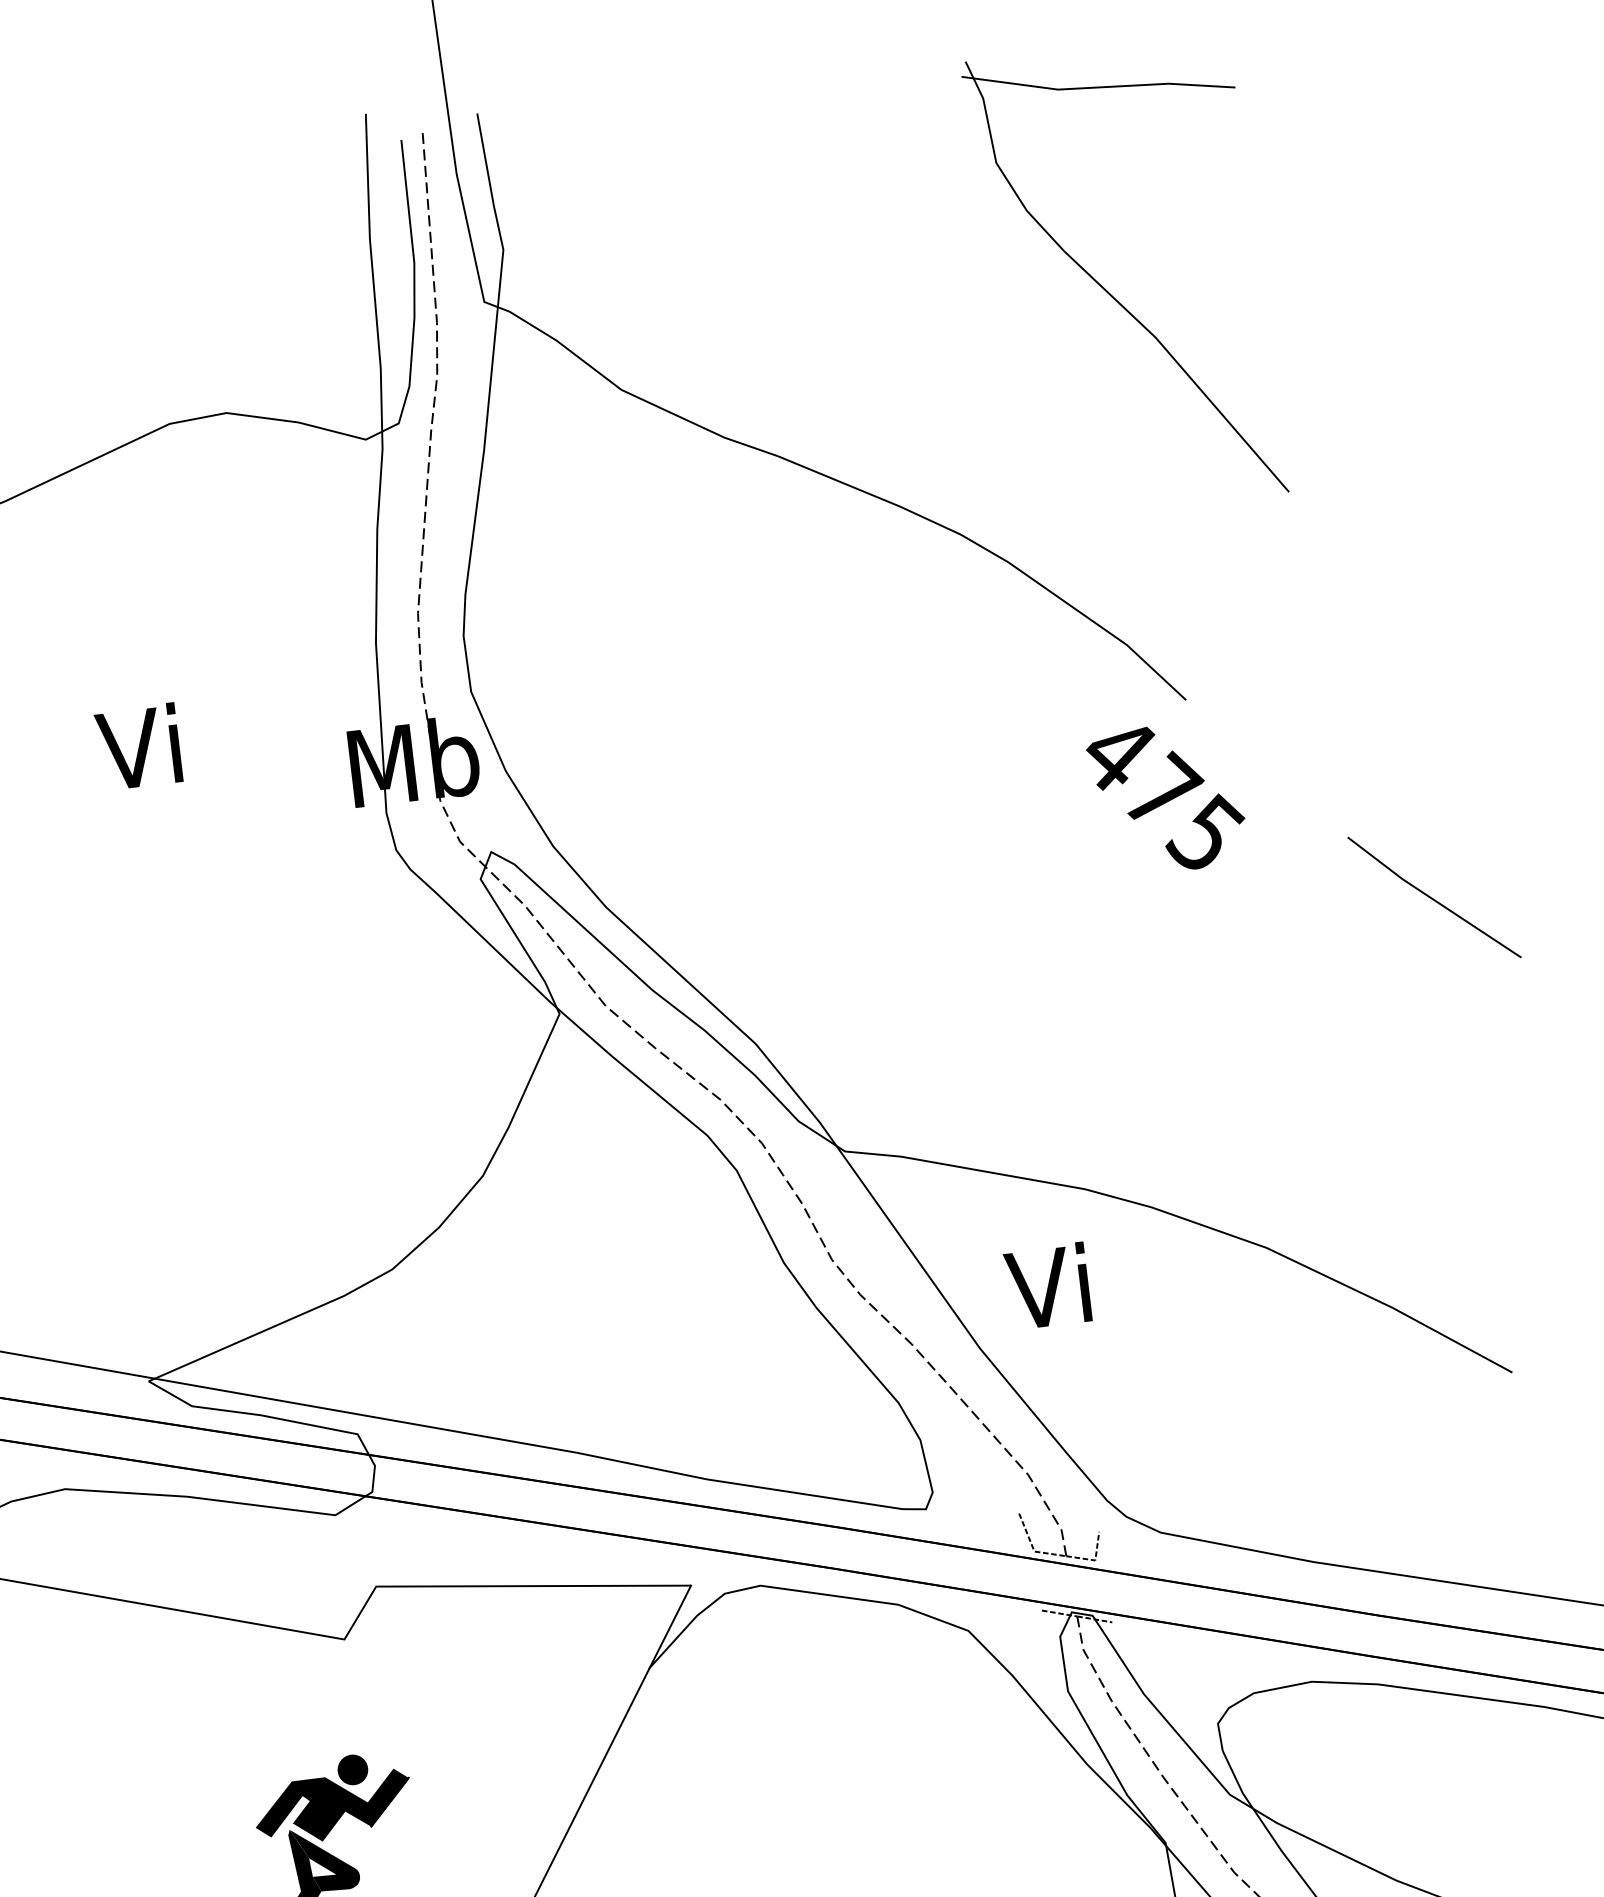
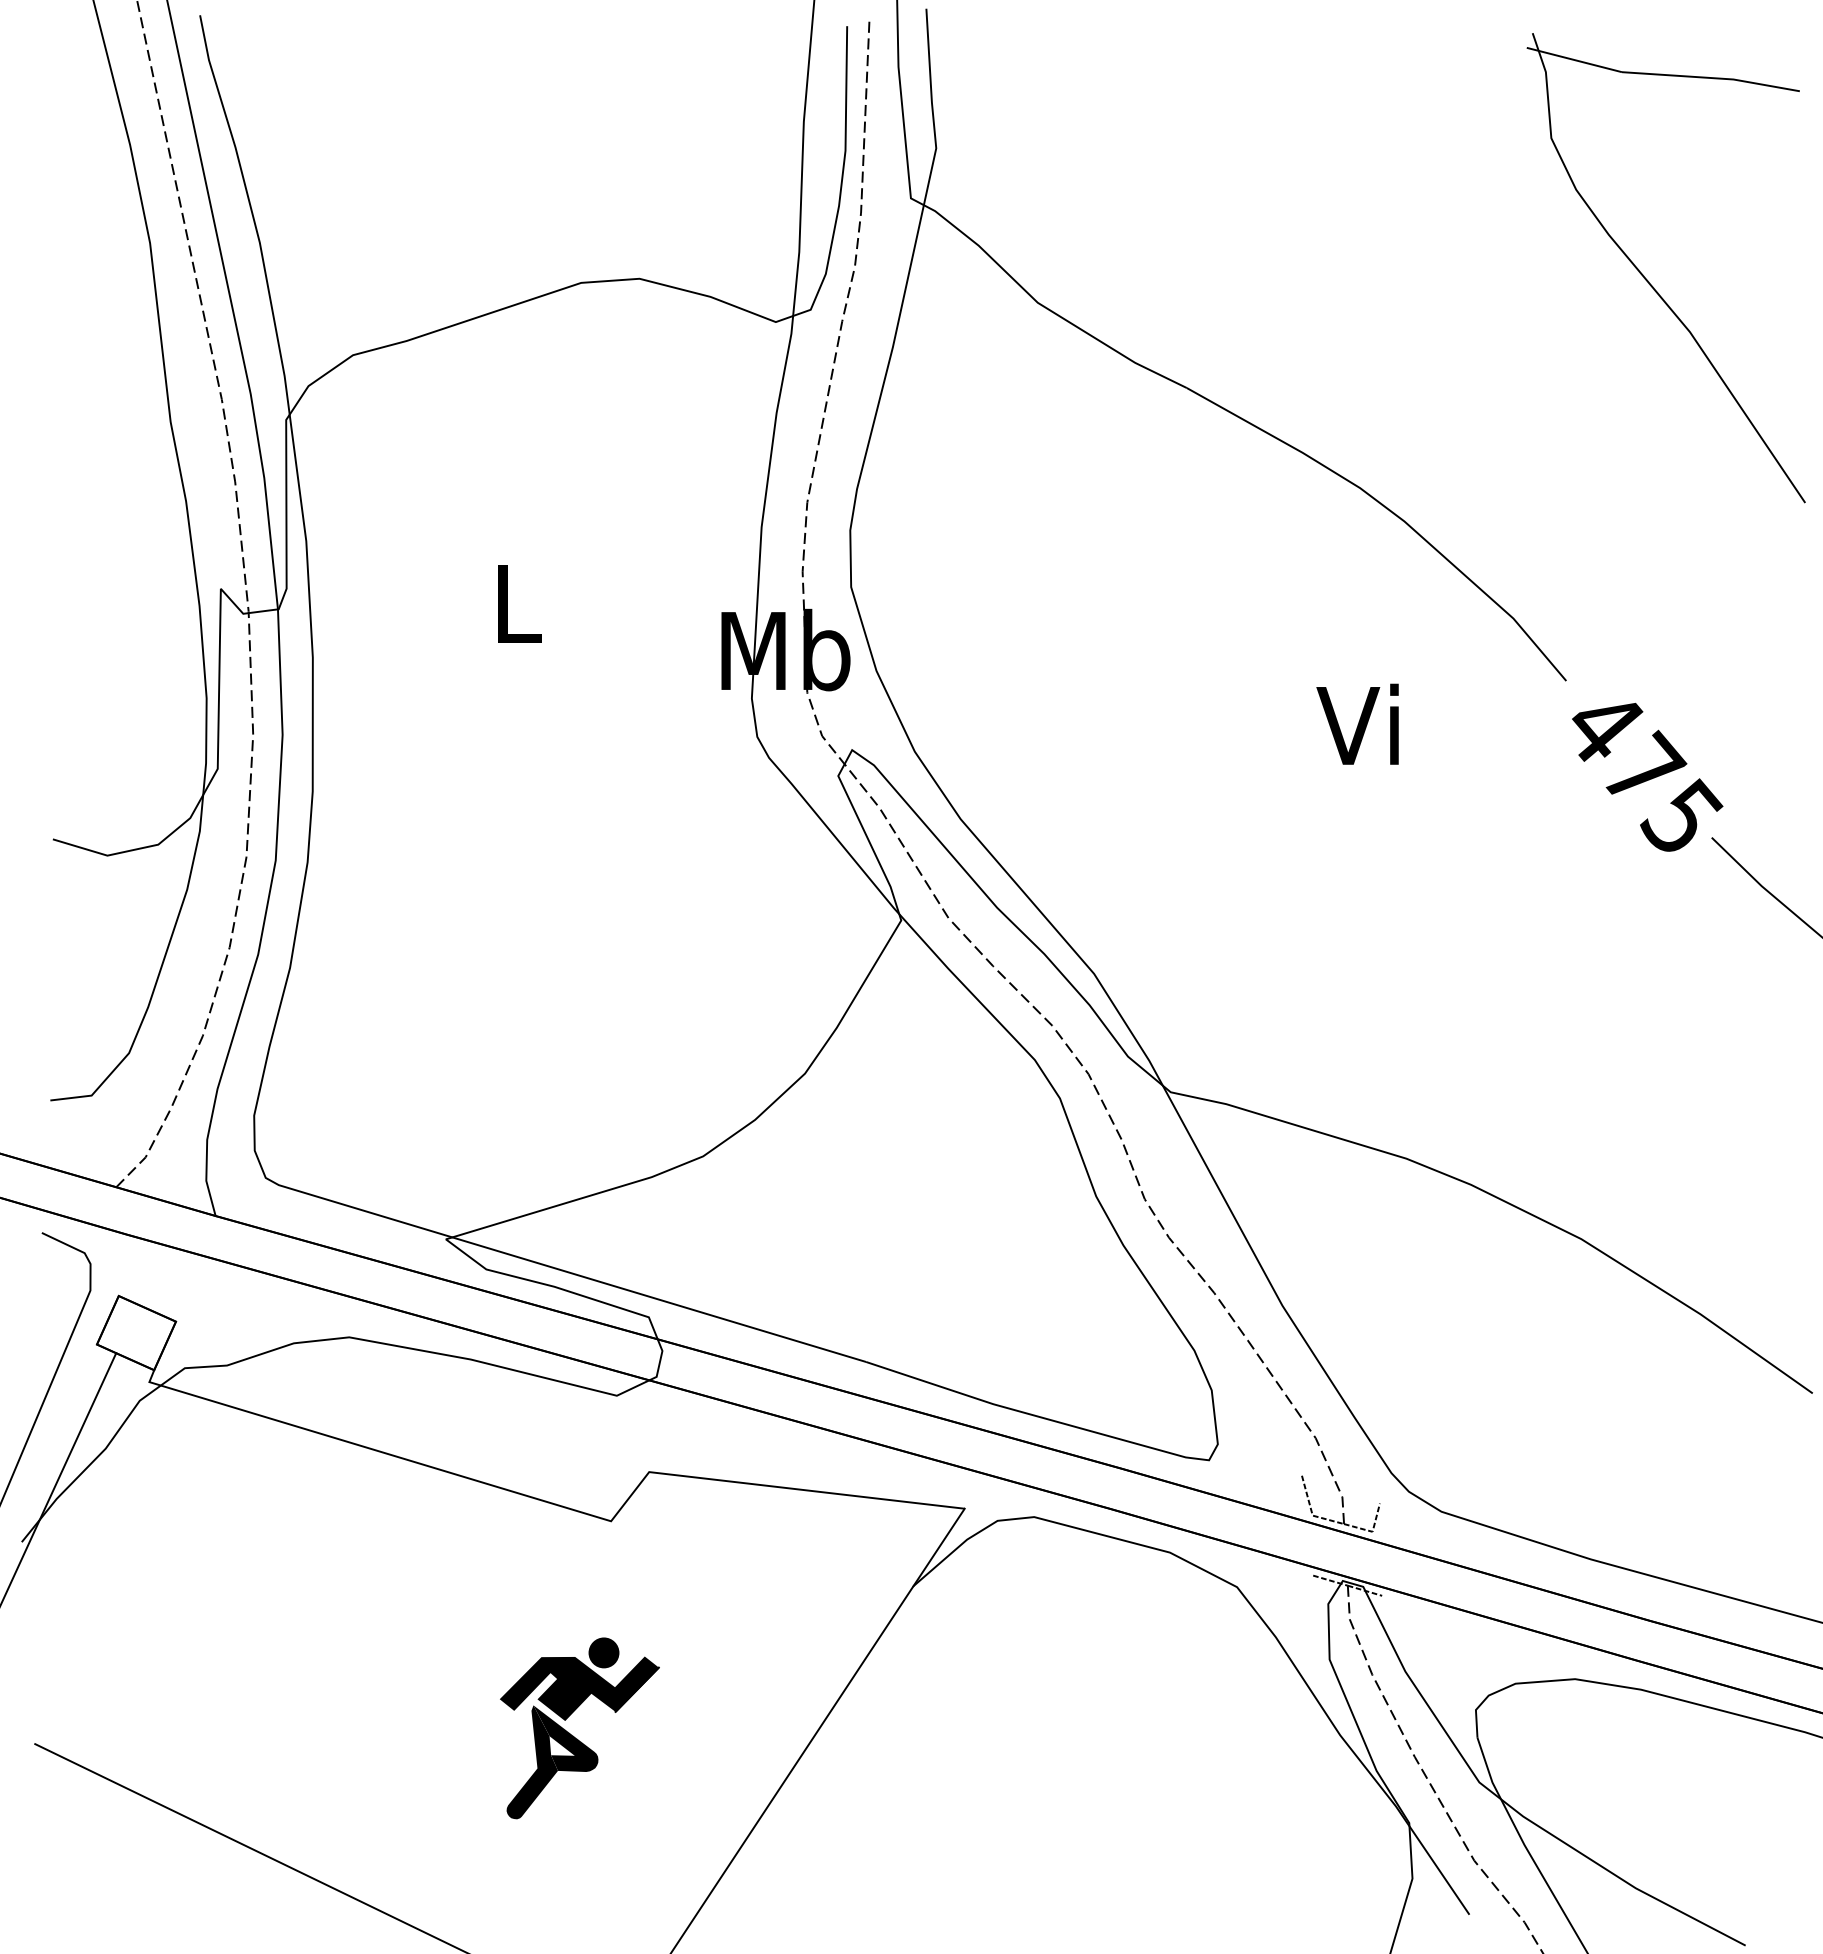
part: (1108, 291) -> (1648, 280), moved
text: (138, 746) -> (511, 602), Vi -> L
text: (1167, 797) -> (1647, 776), moved
text: (1047, 1285) -> (1357, 723), moved

